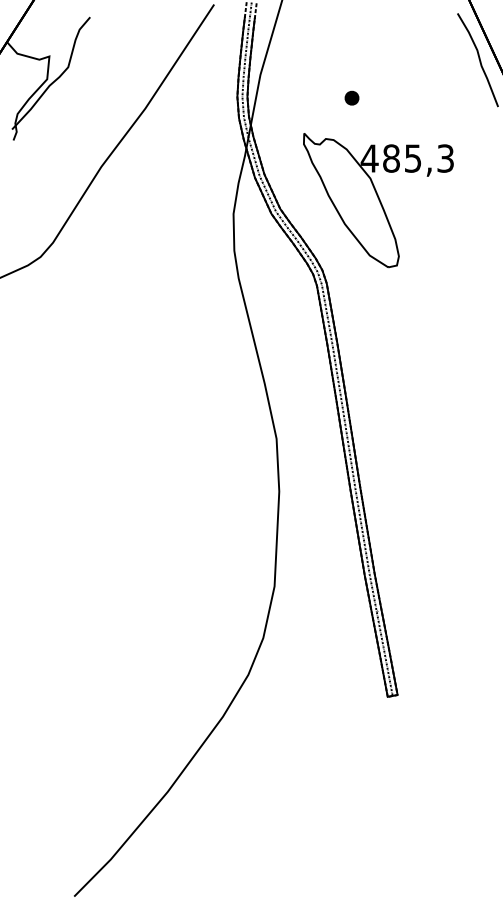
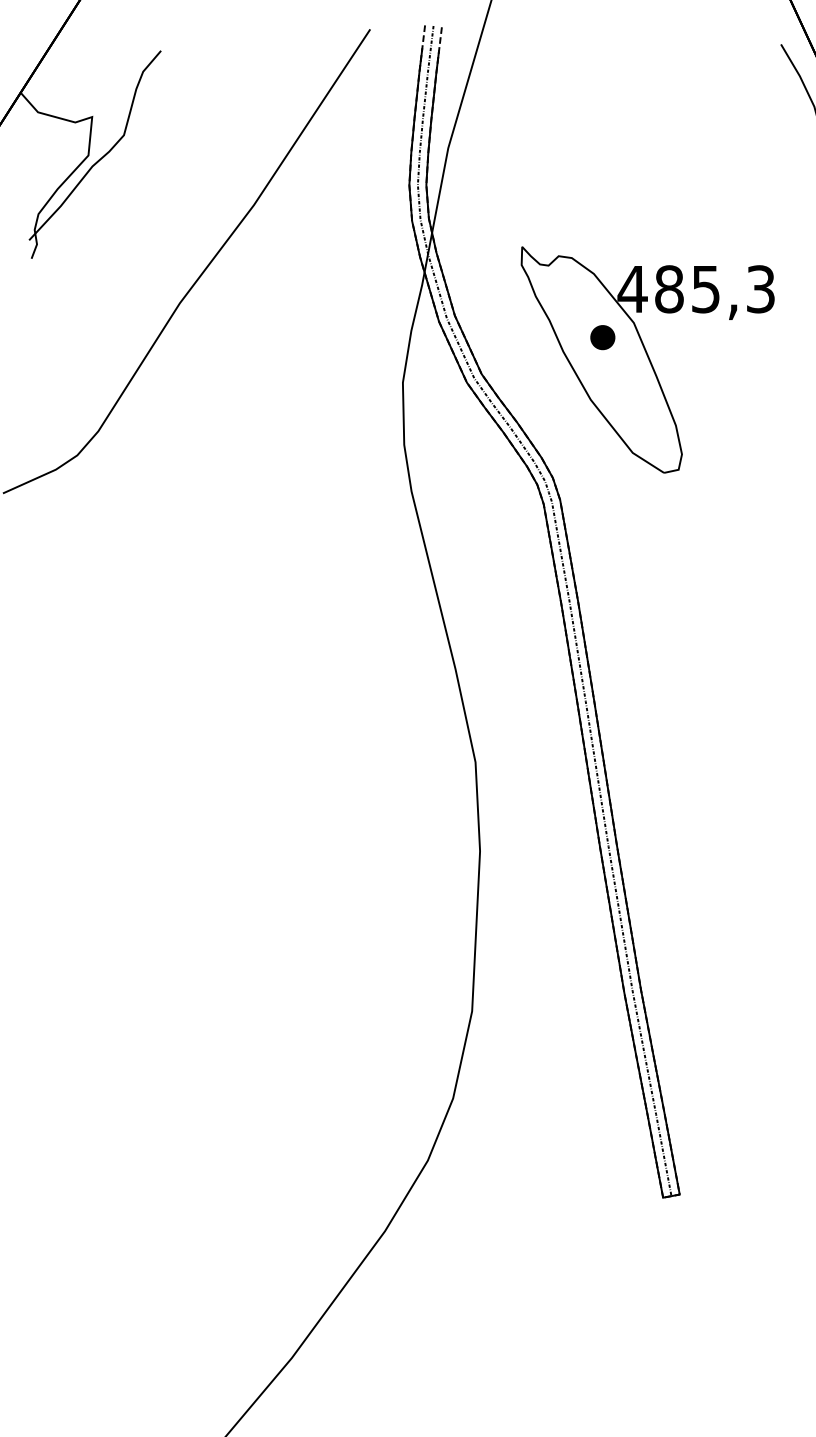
part: (351, 97) -> (601, 336), moved

